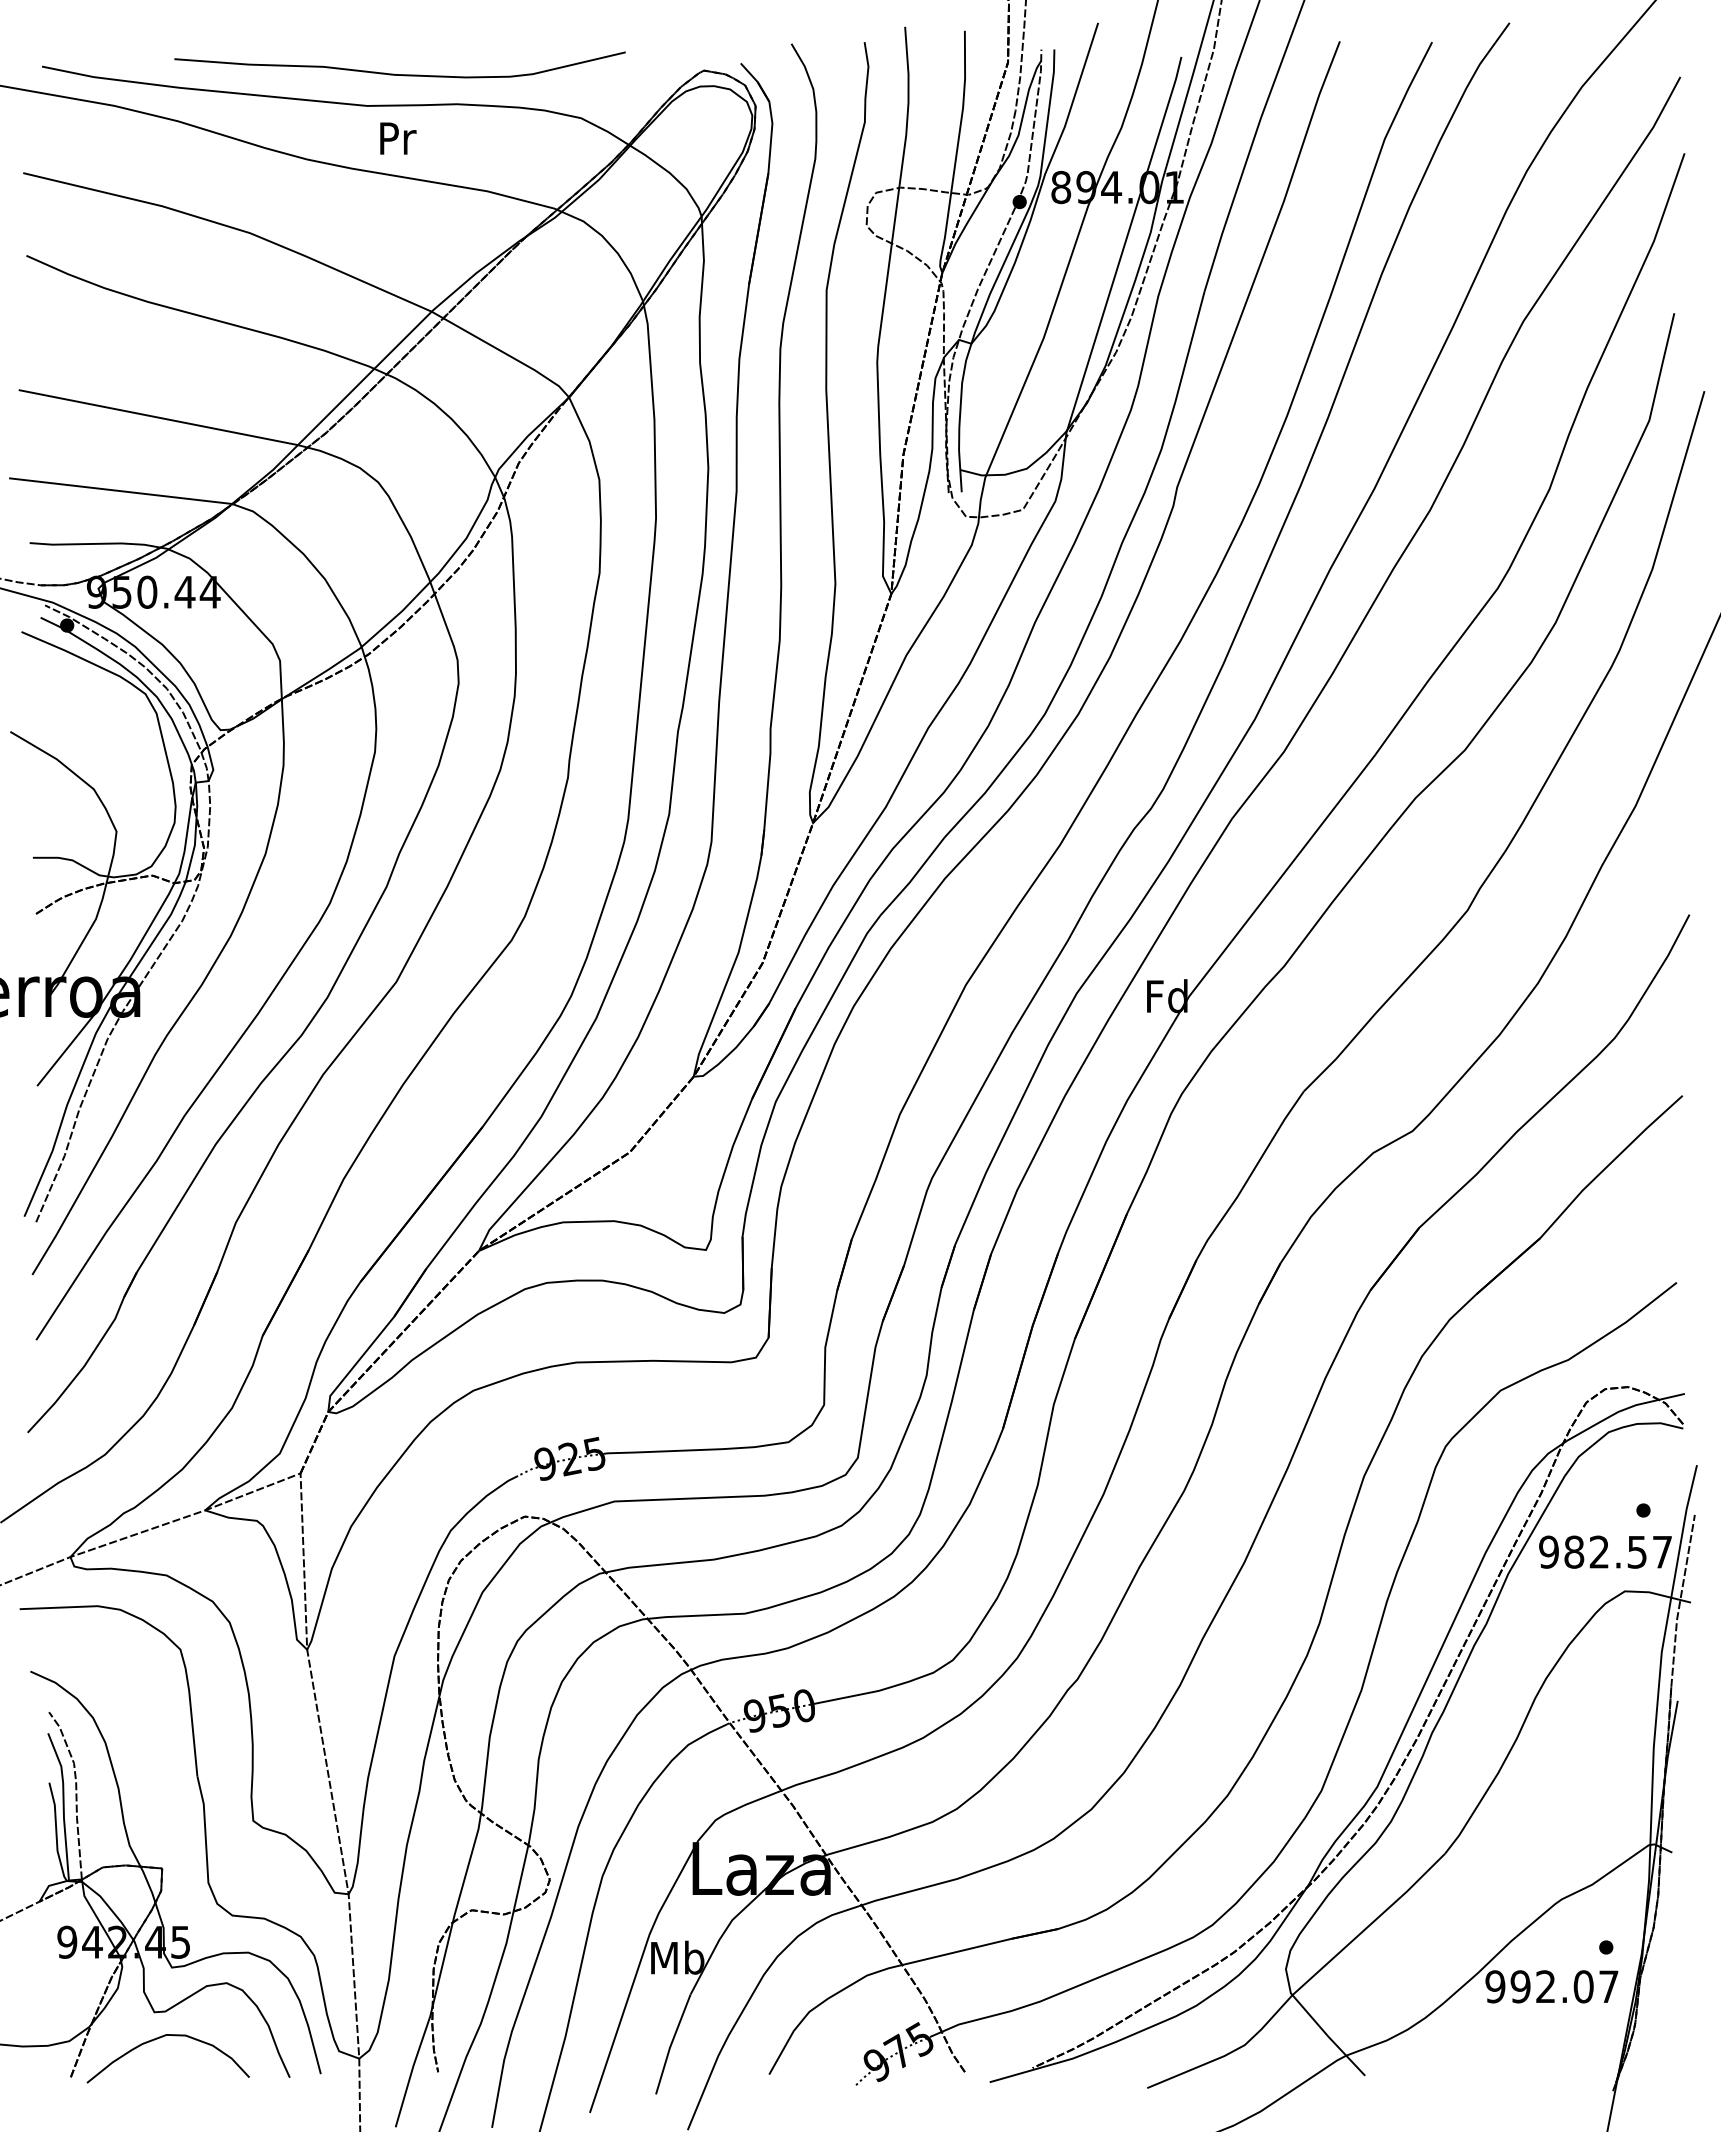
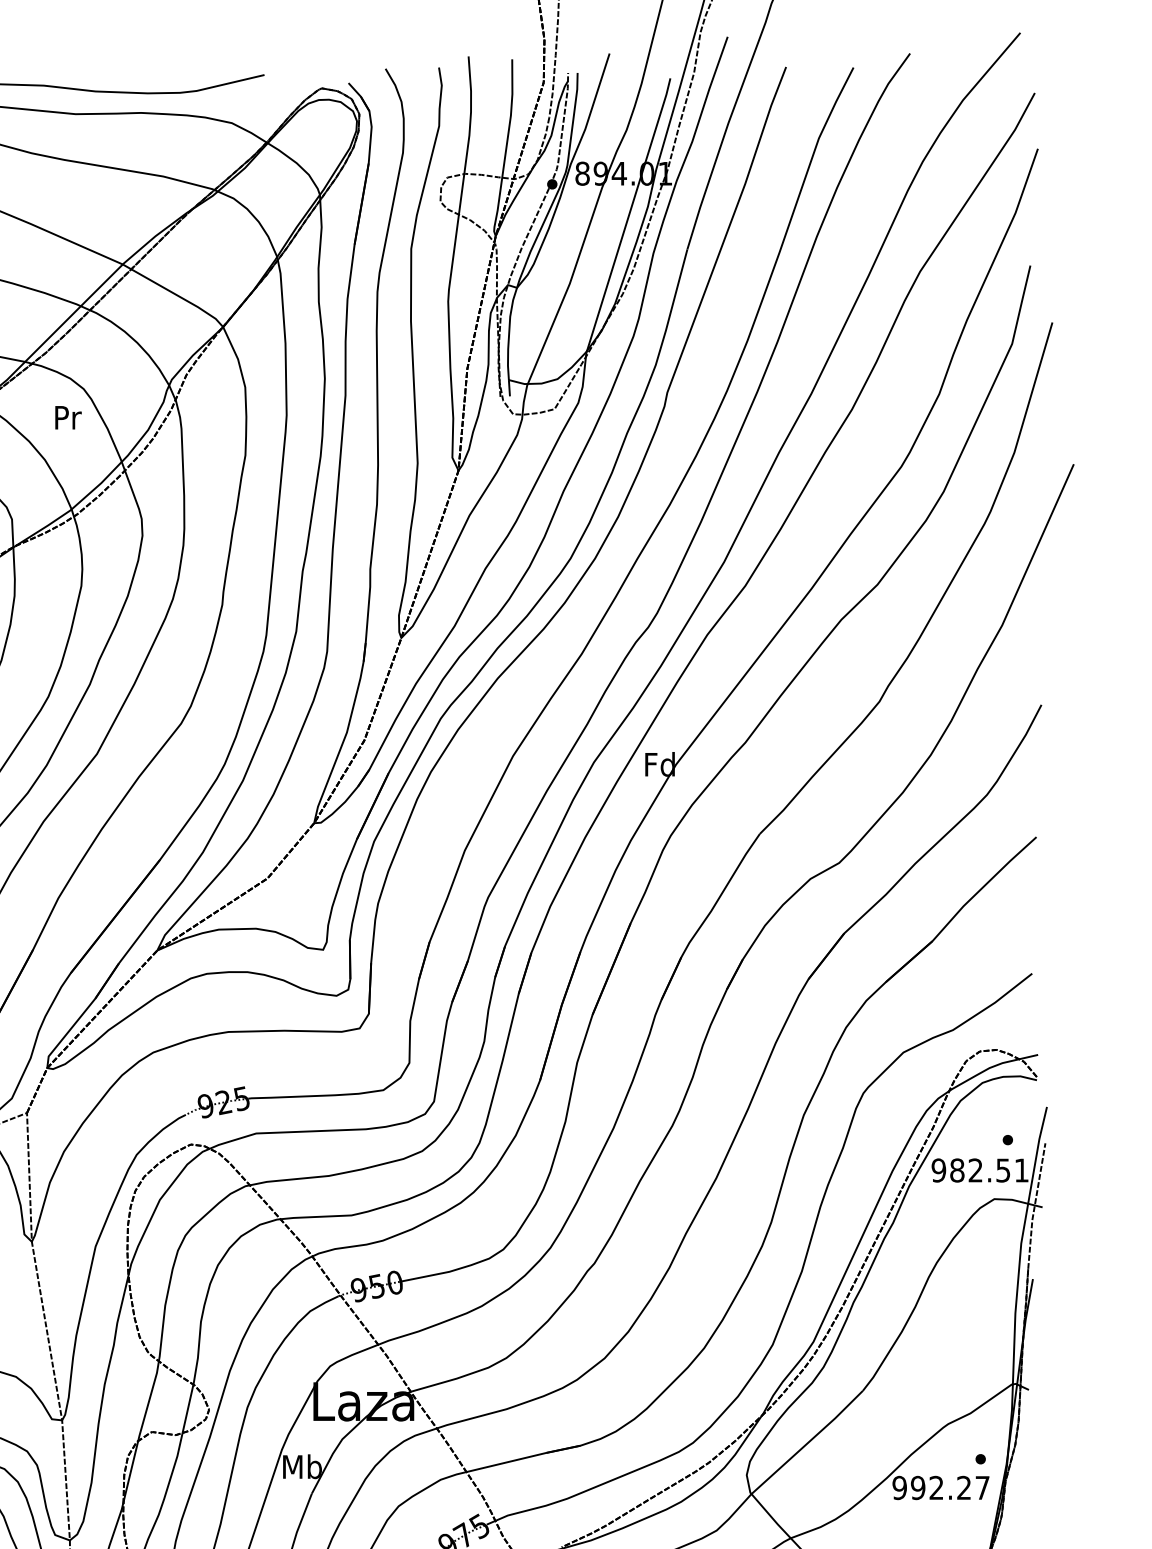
text: (398, 138) -> (68, 417), moved
text: (1662, 1552) -> (1021, 1170), 982.57 -> 982.51
text: (1583, 1986) -> (964, 1487), 992.07 -> 992.27

